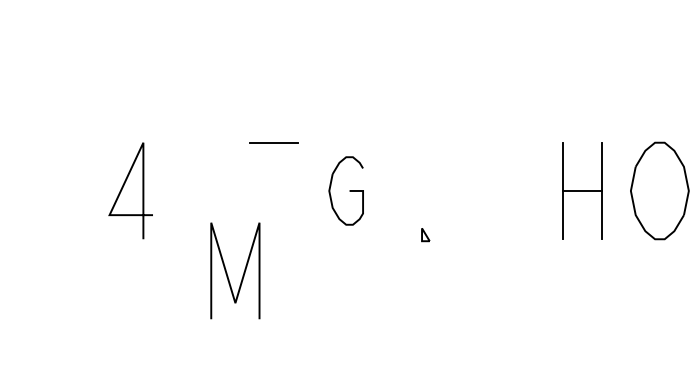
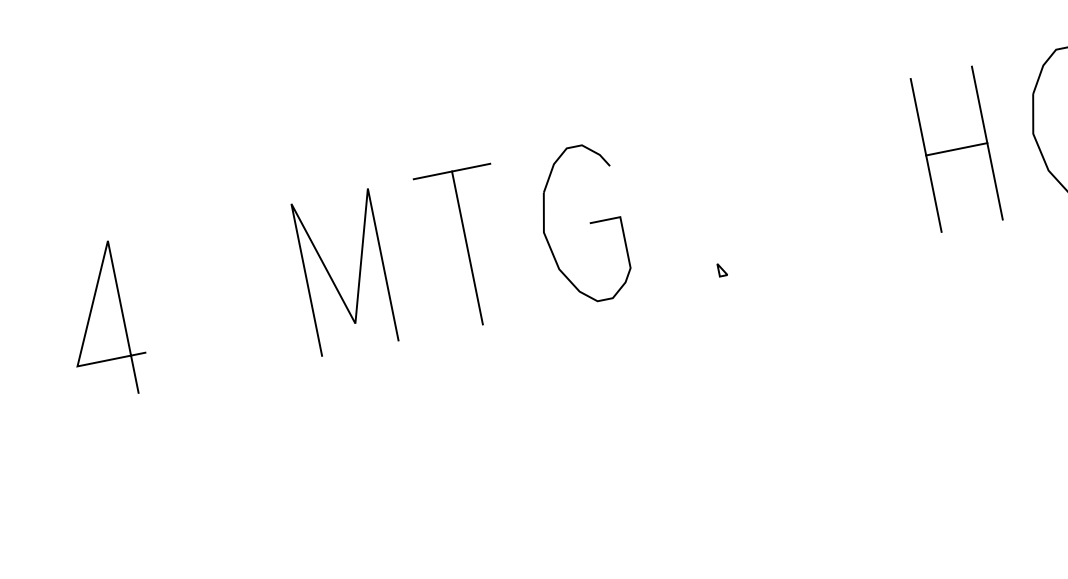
line: (123, 187) -> (90, 318), moved
line: (273, 190) -> (467, 247), added
part: (346, 190) -> (582, 223), size x1.43
part: (425, 235) -> (722, 269), size x0.62
line: (227, 272) -> (333, 277), moved

